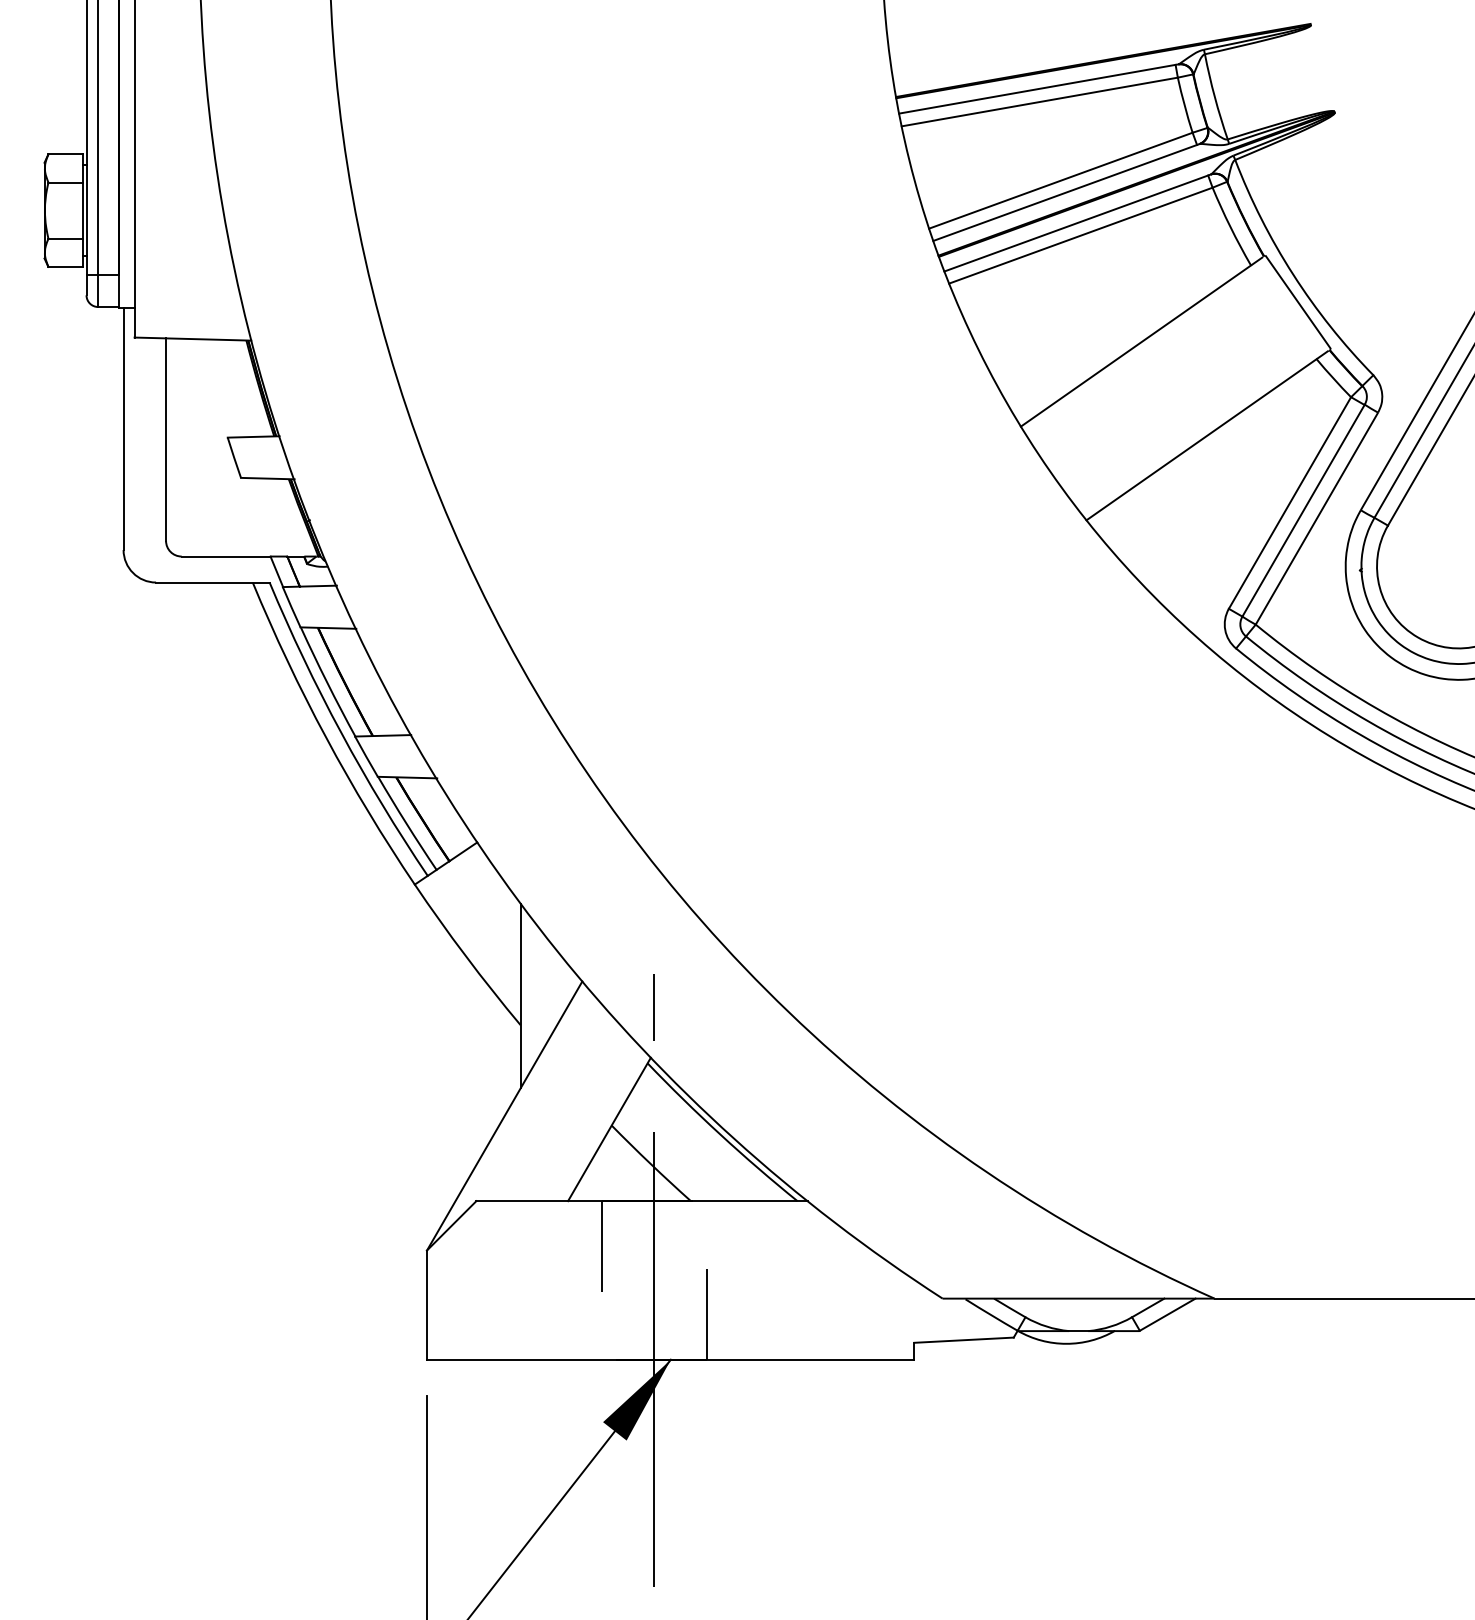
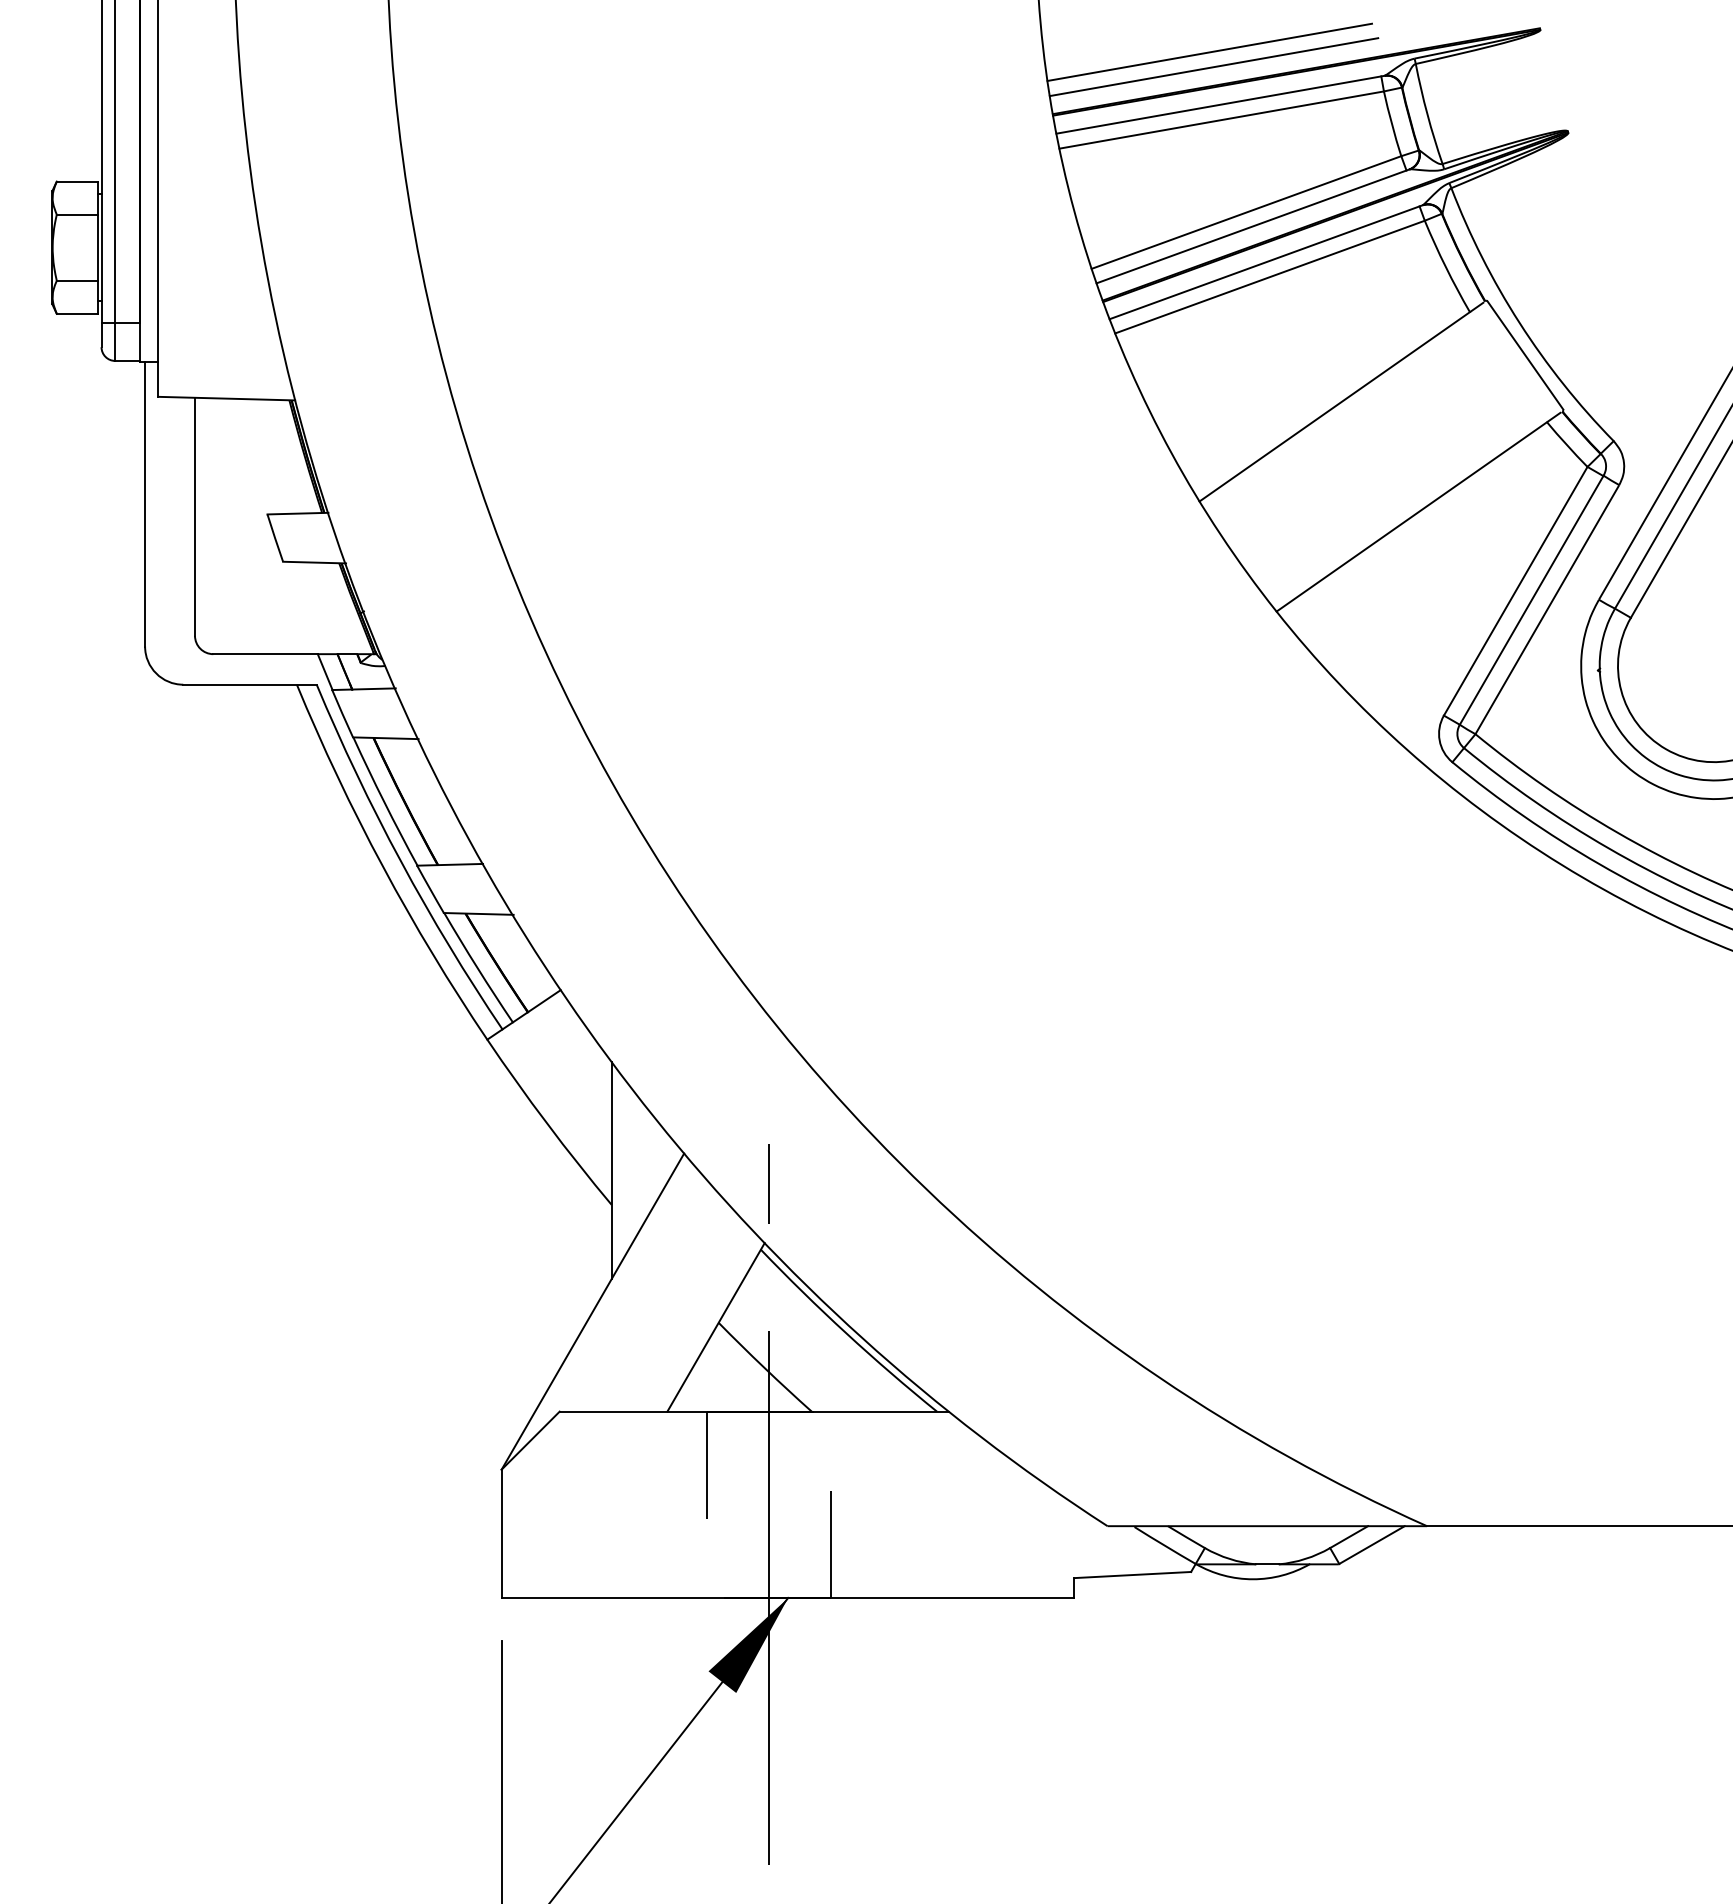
line: (1029, 43) -> (1209, 51), added
line: (1032, 57) -> (1213, 67), added

